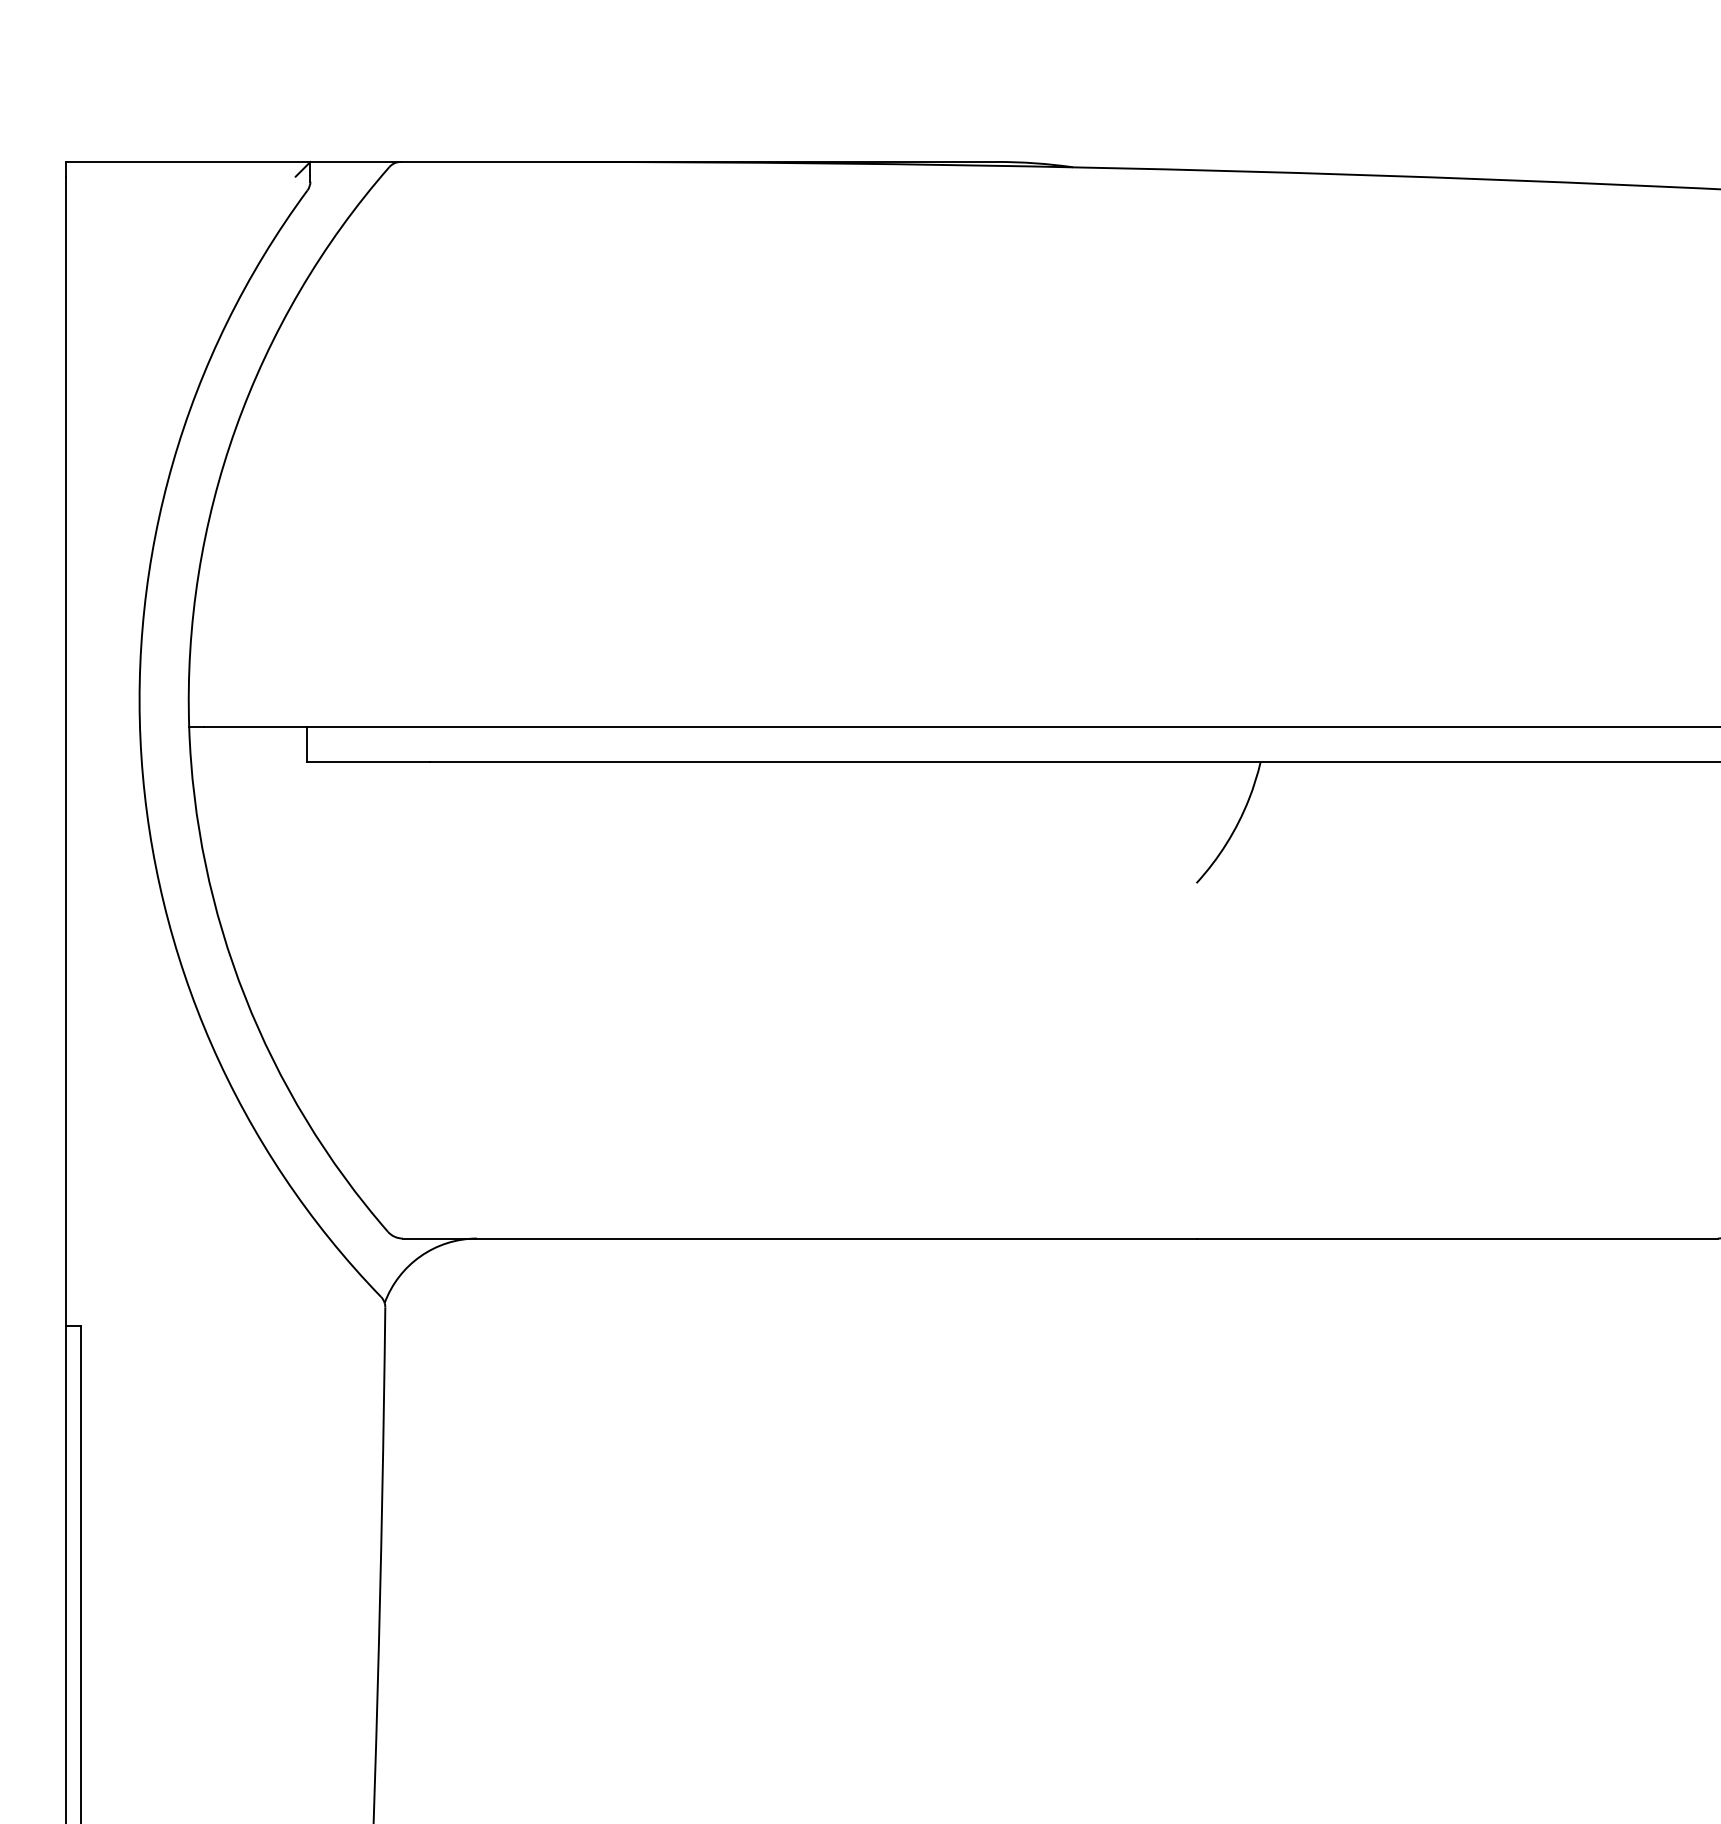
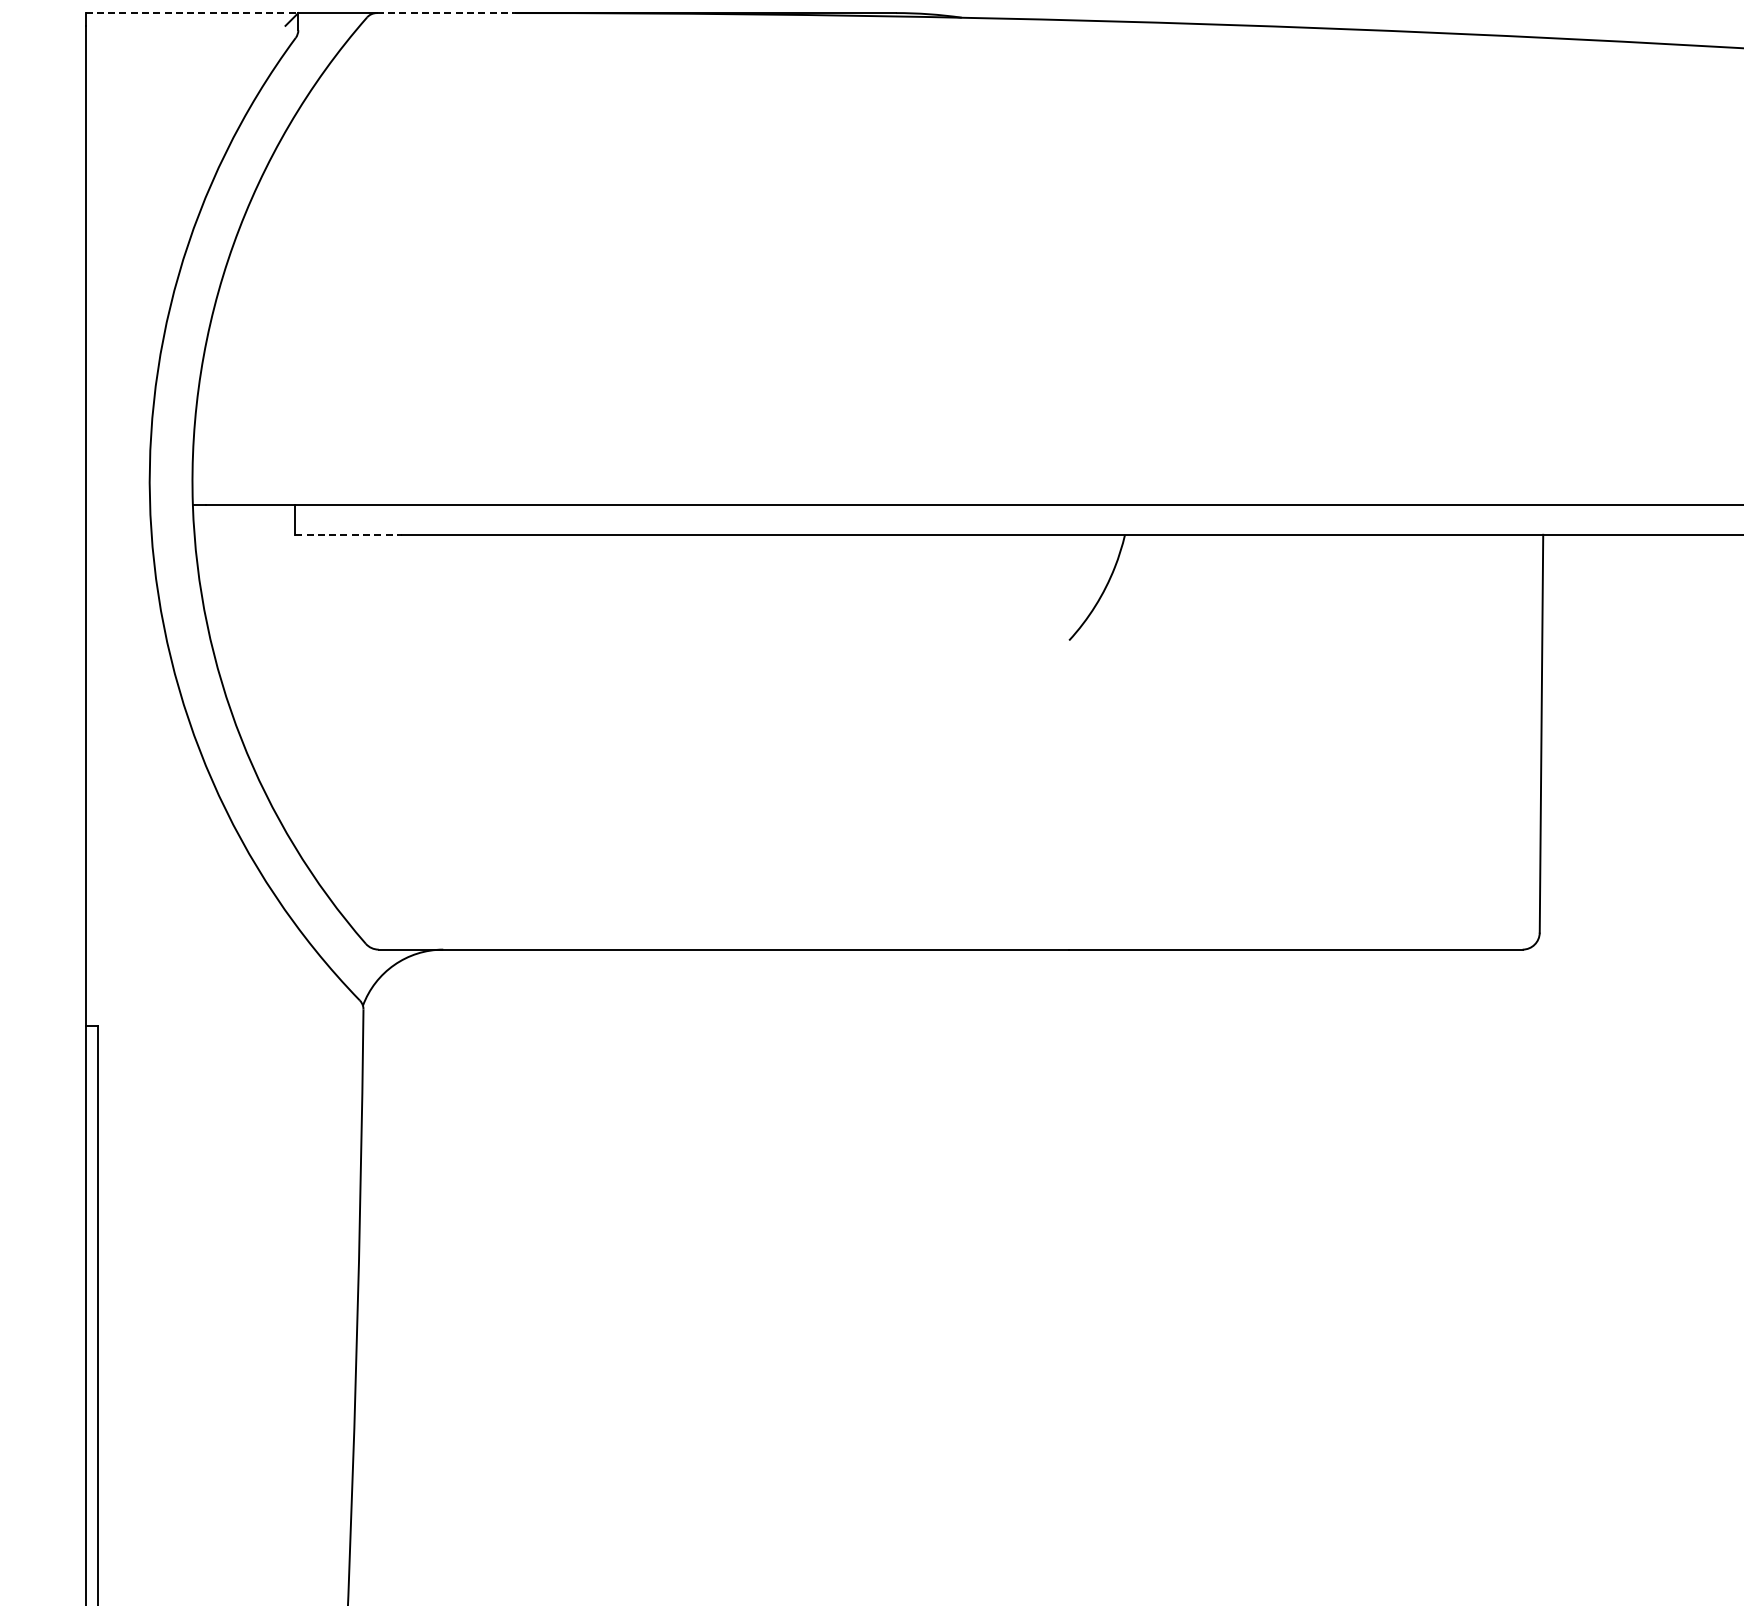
line: (188, 162) -> (192, 13), solid -> dashed
line: (480, 162) -> (446, 13), solid -> dashed
line: (368, 761) -> (348, 534), solid -> dashed

